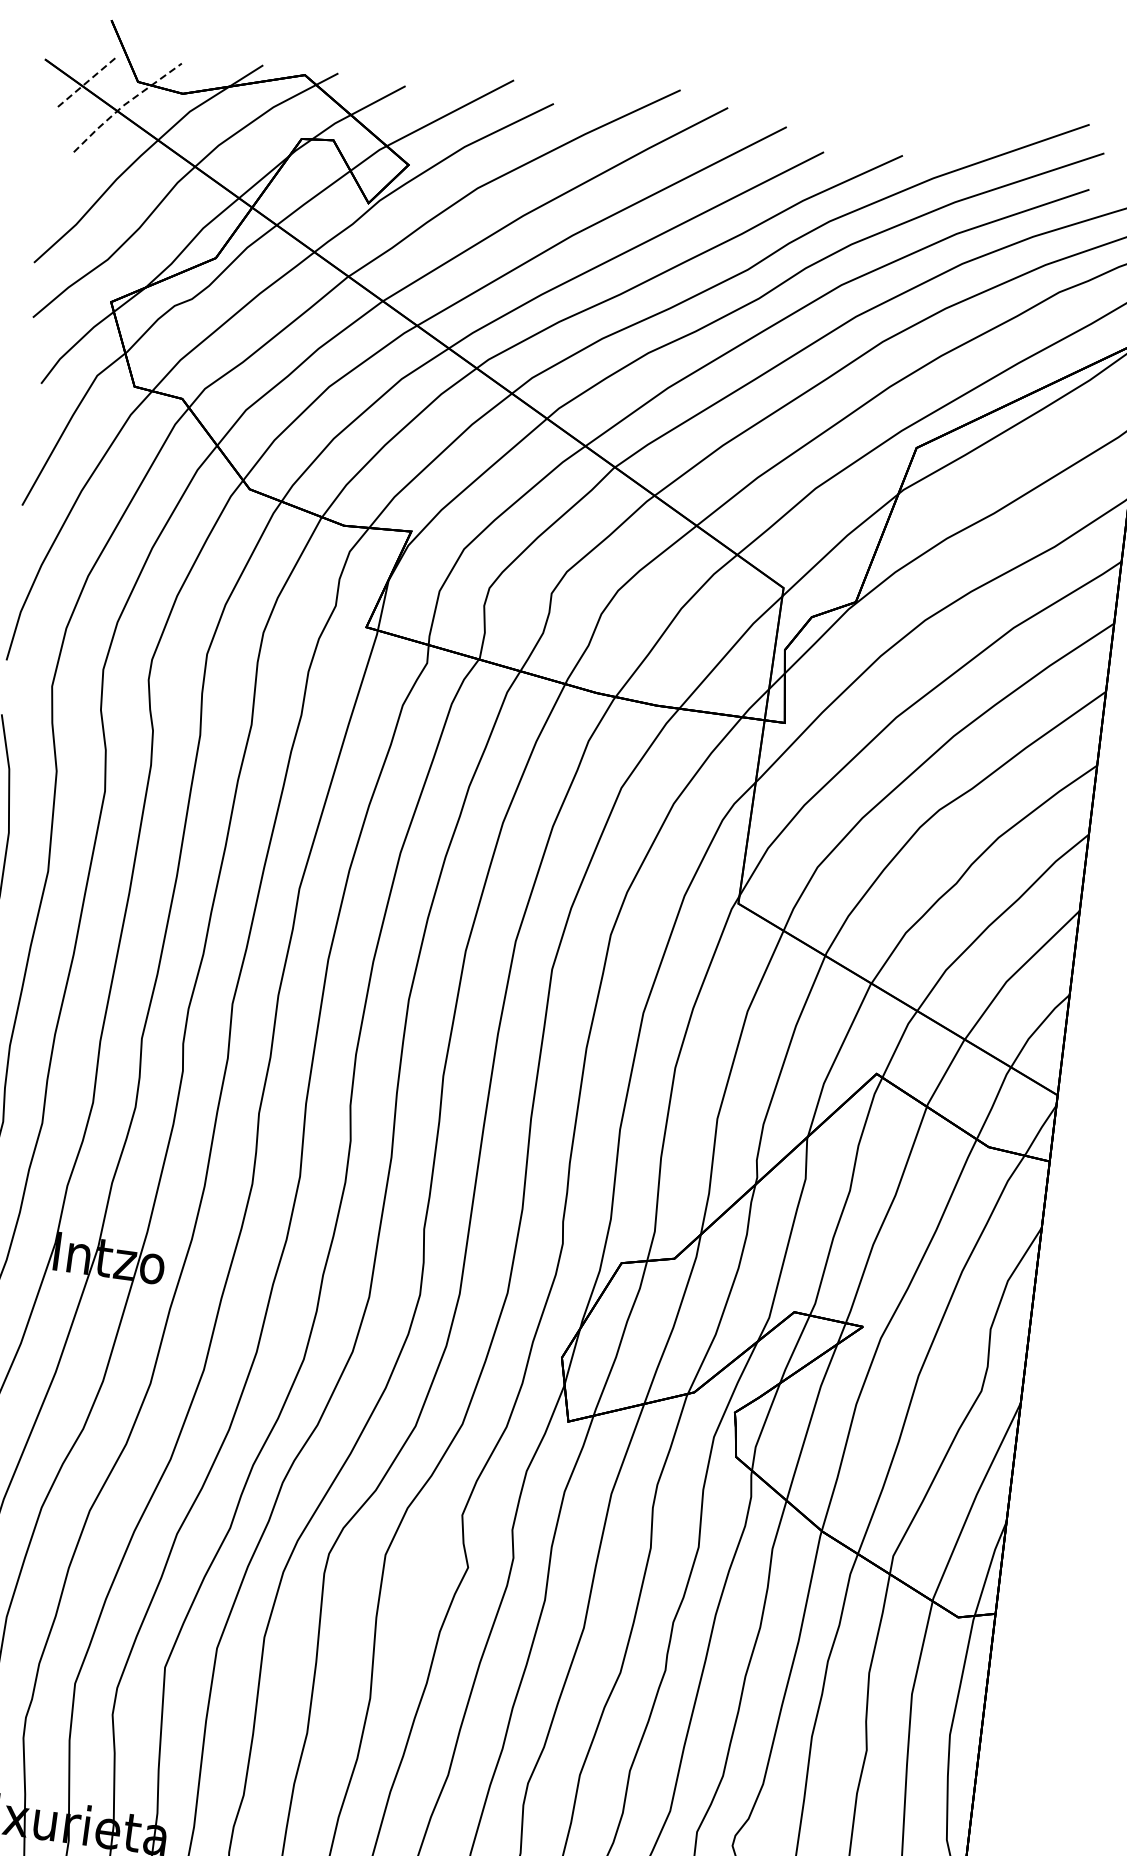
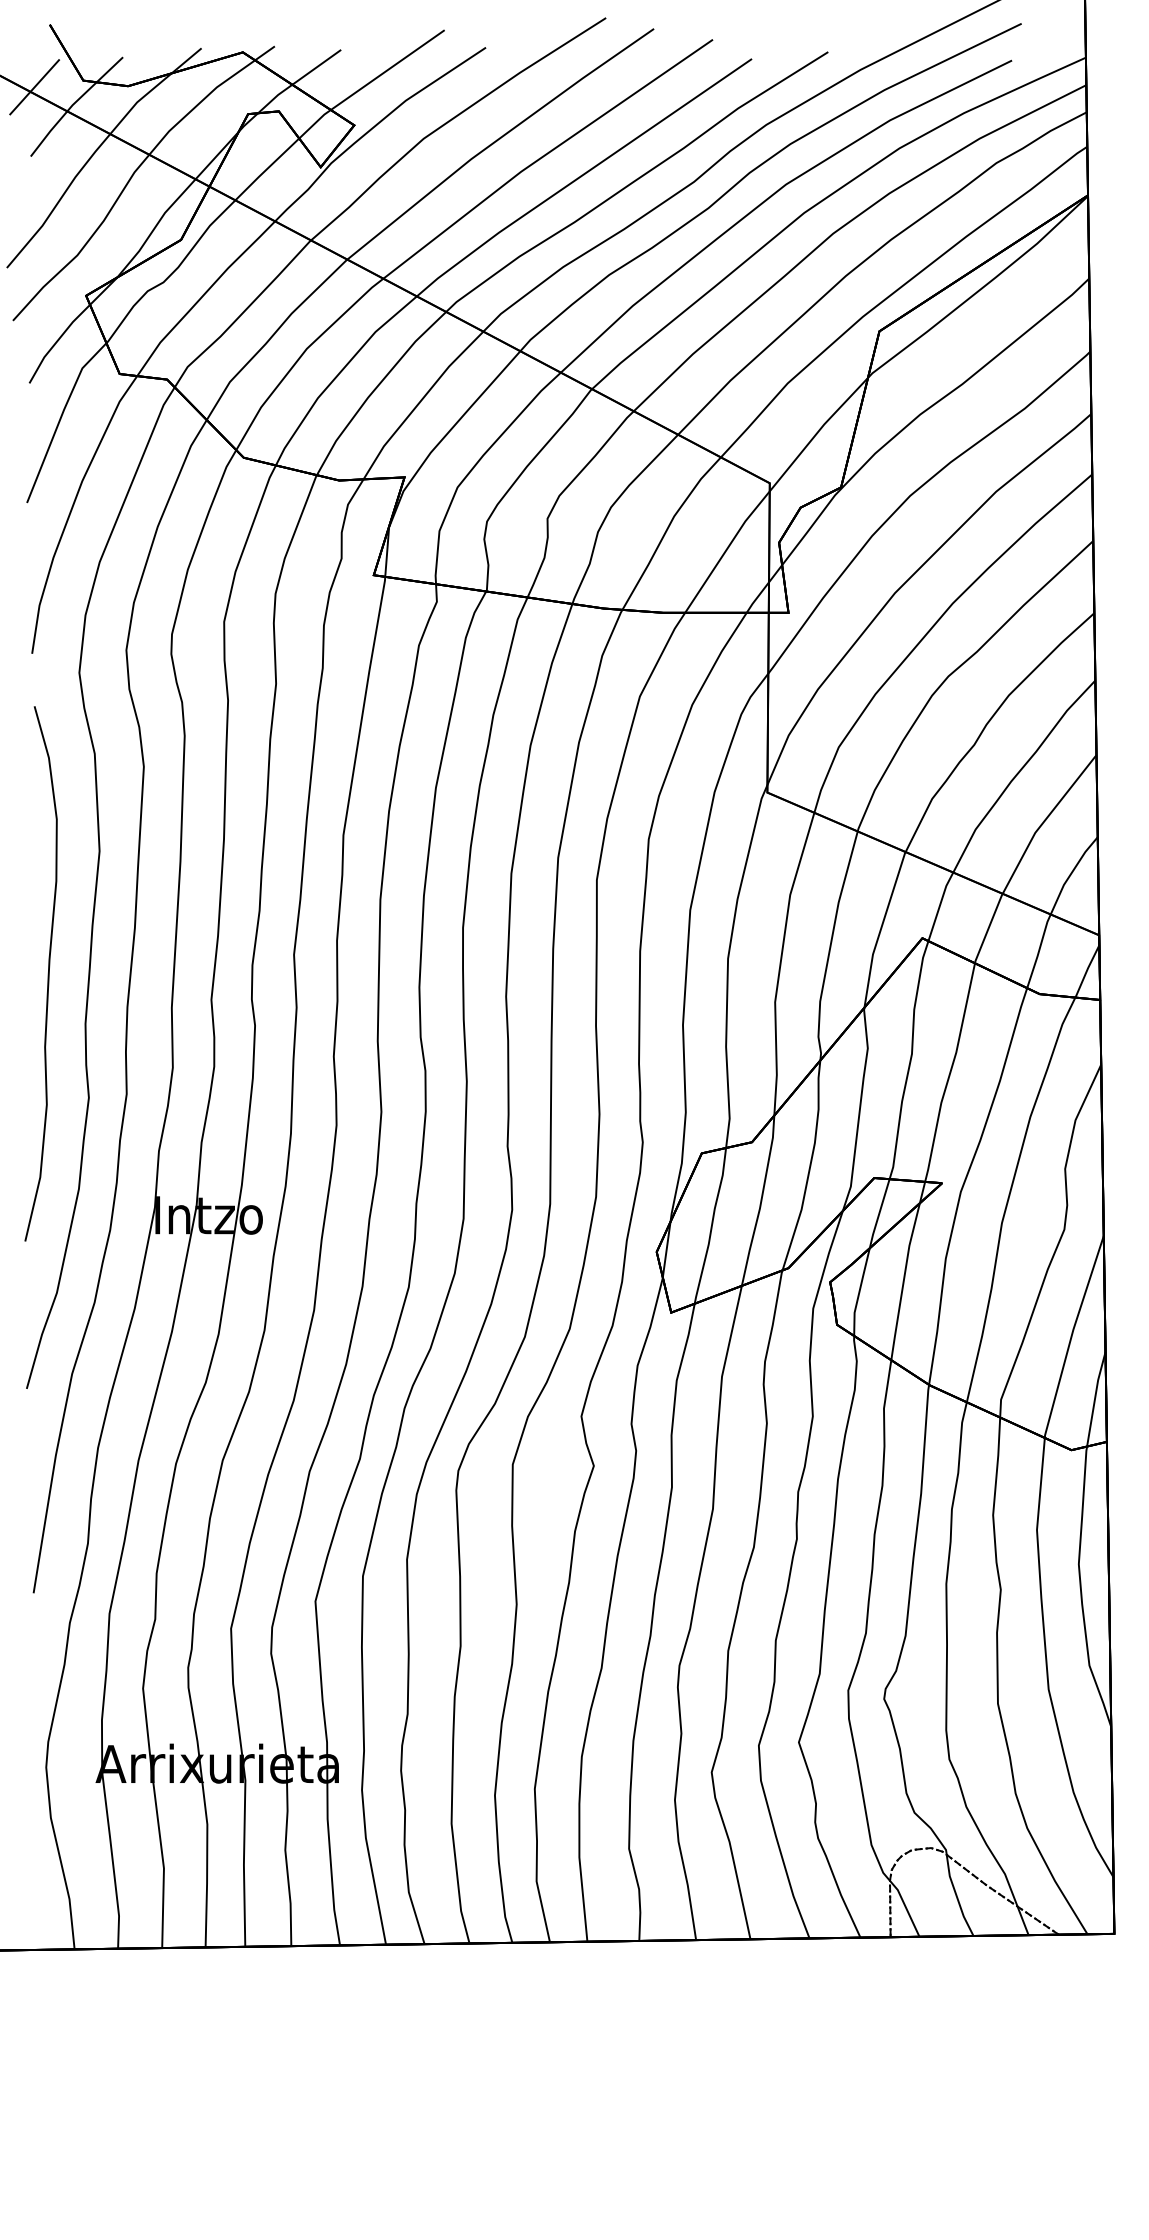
line: (87, 81) -> (34, 86), dashed -> solid
line: (124, 104) -> (73, 104), dashed -> solid

